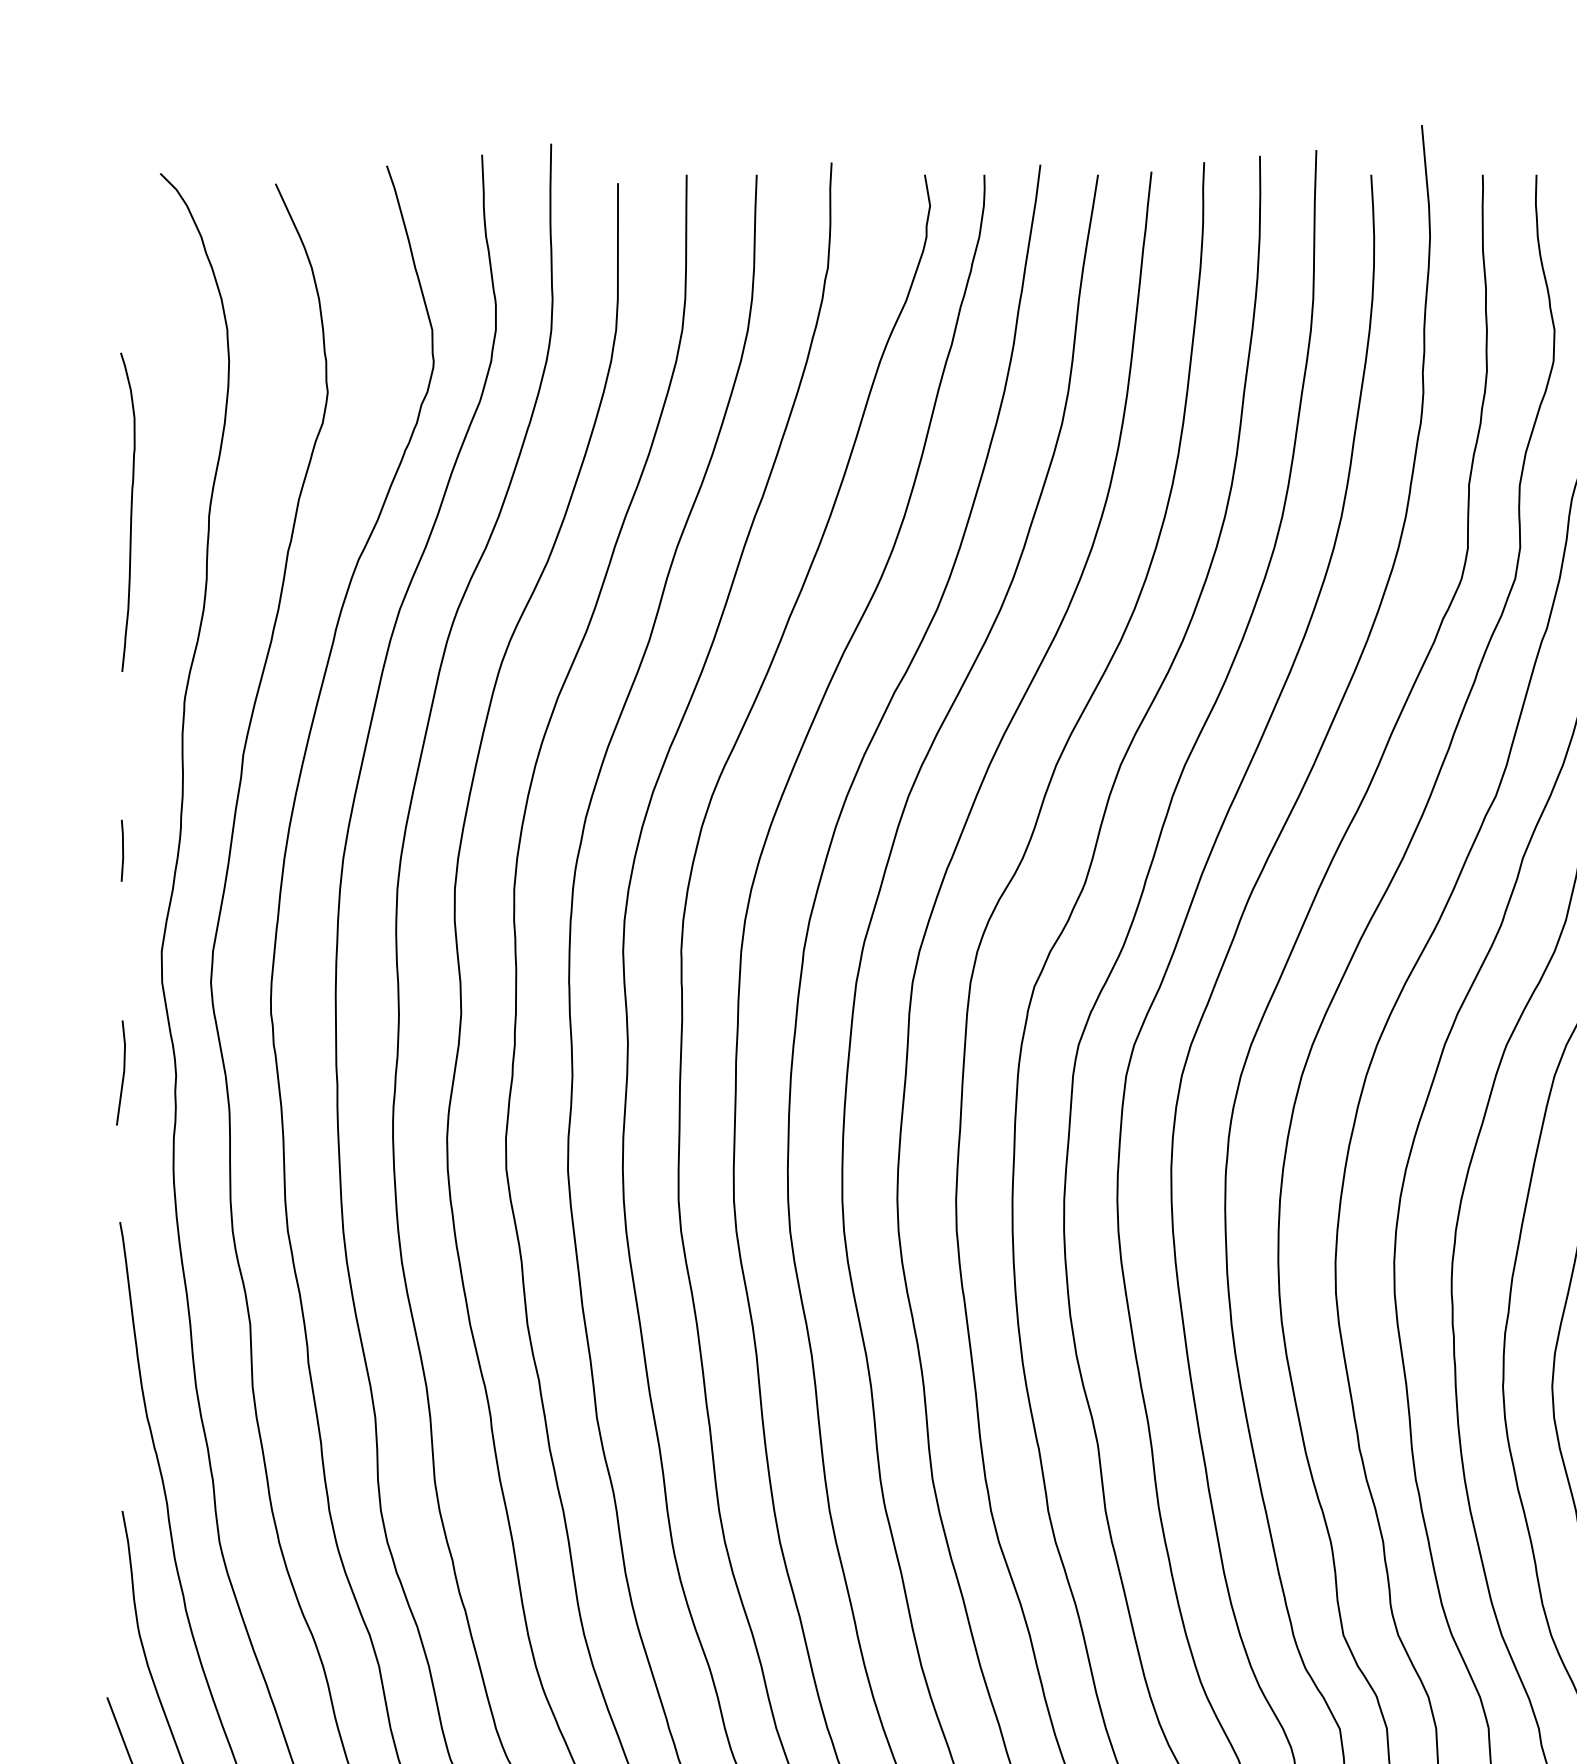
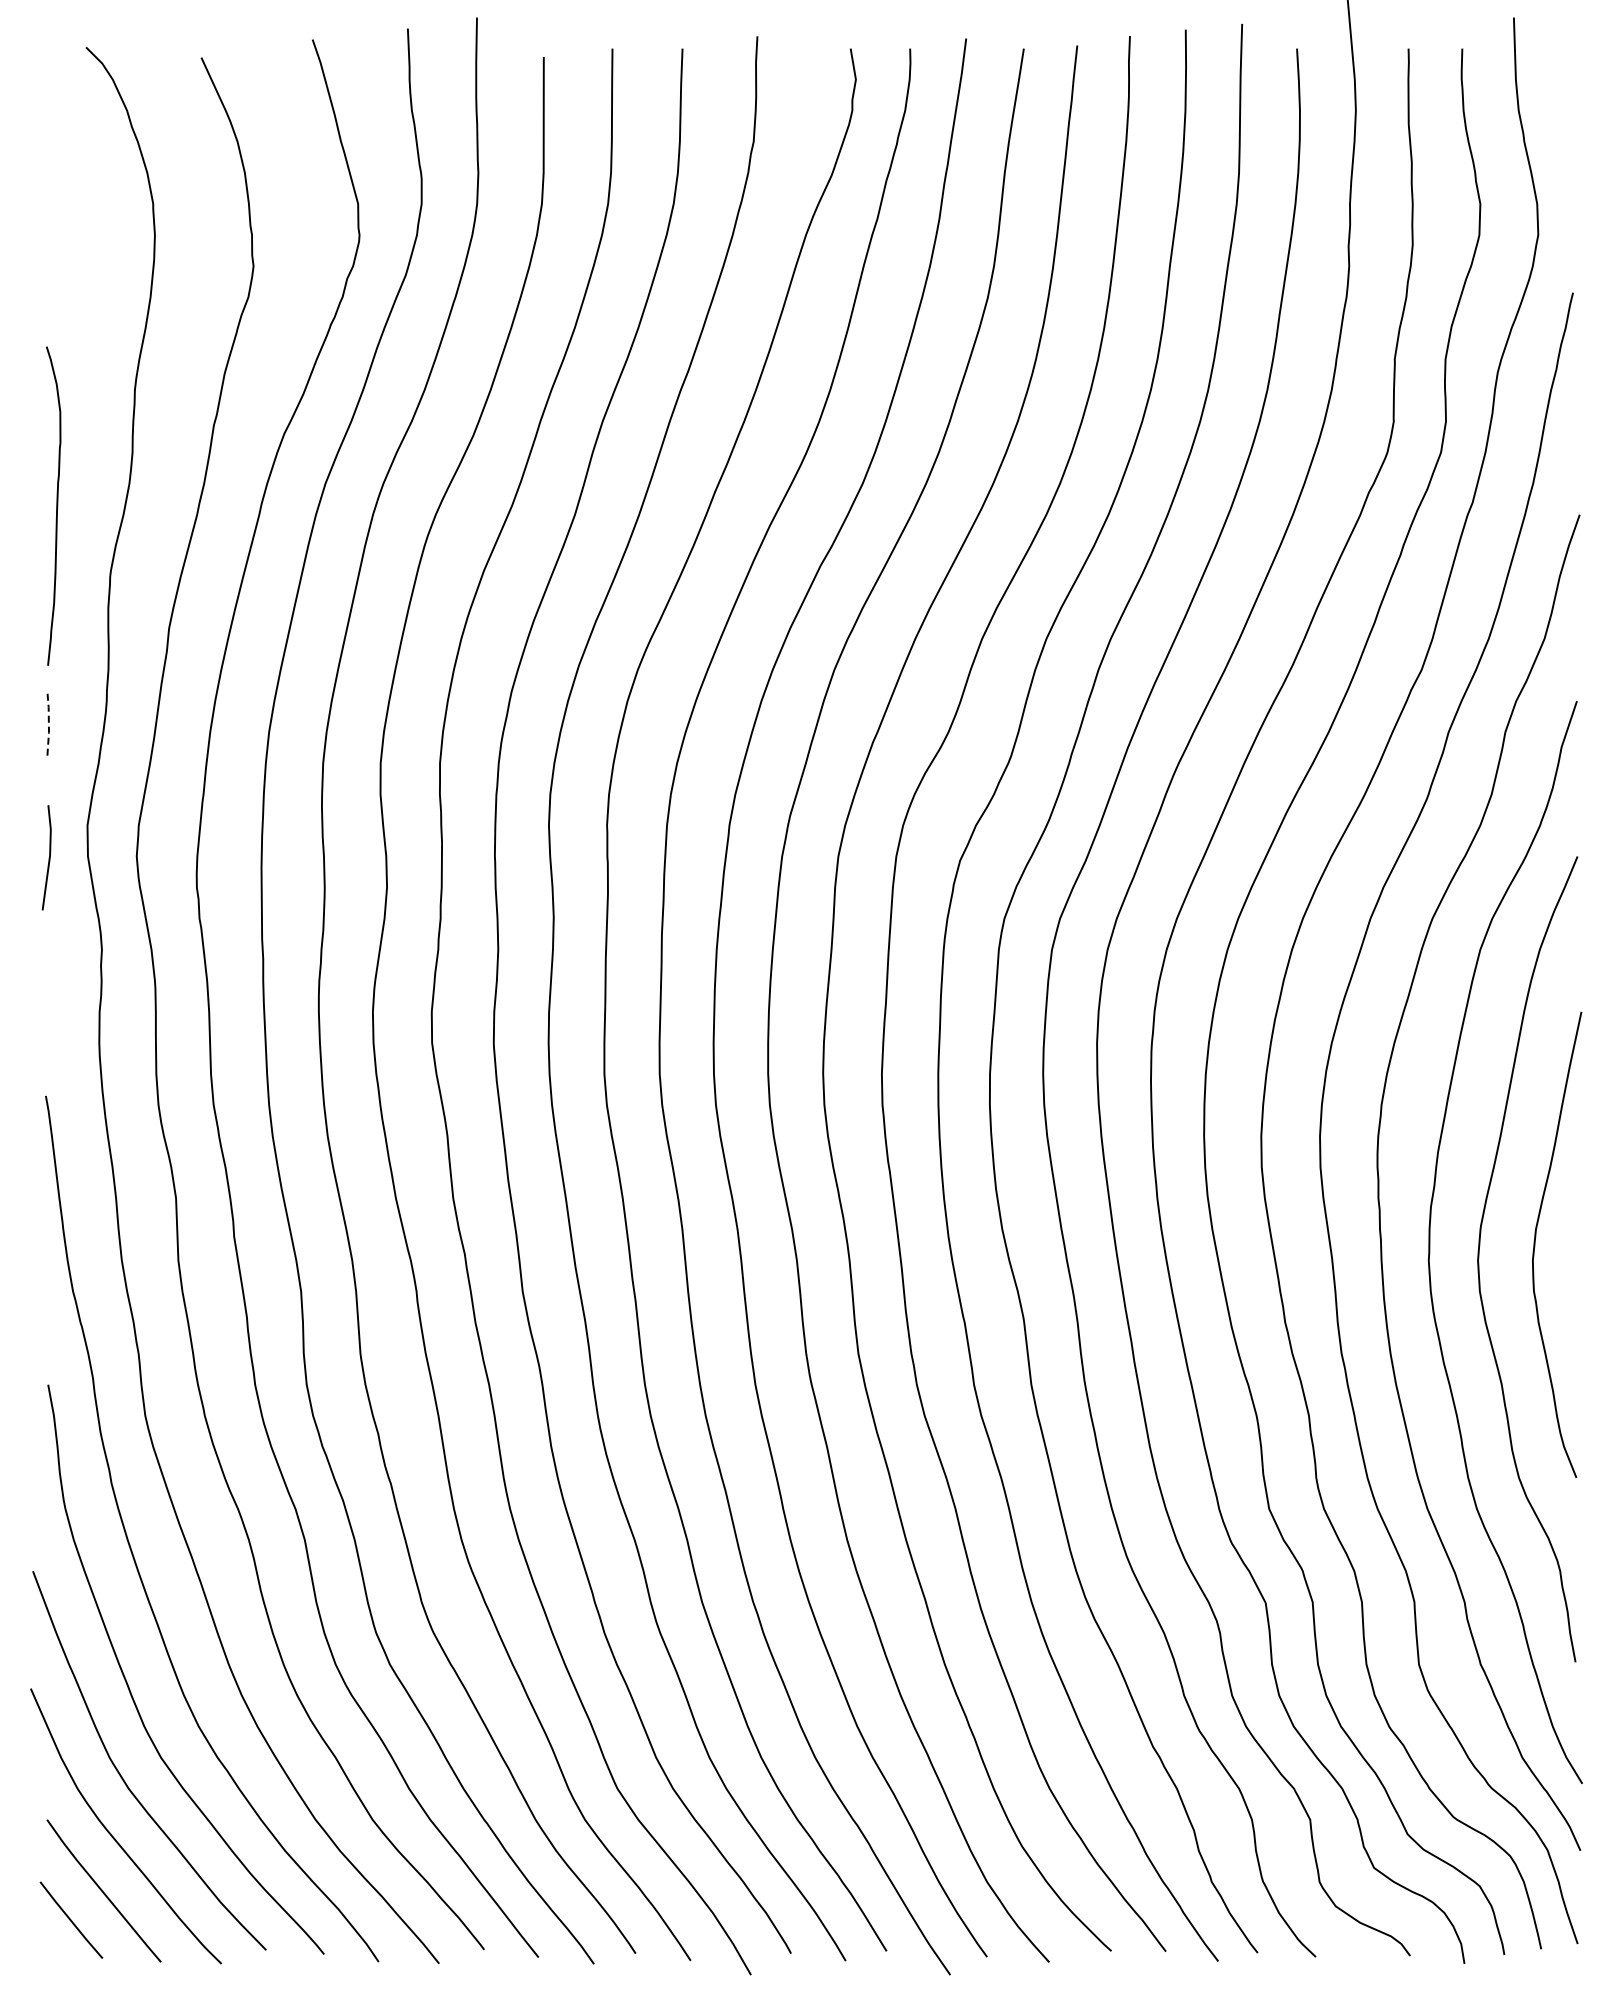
curve: (130, 511) -> (56, 505), moved
line: (122, 850) -> (48, 724), solid -> dashed
line: (122, 1072) -> (48, 857), moved

